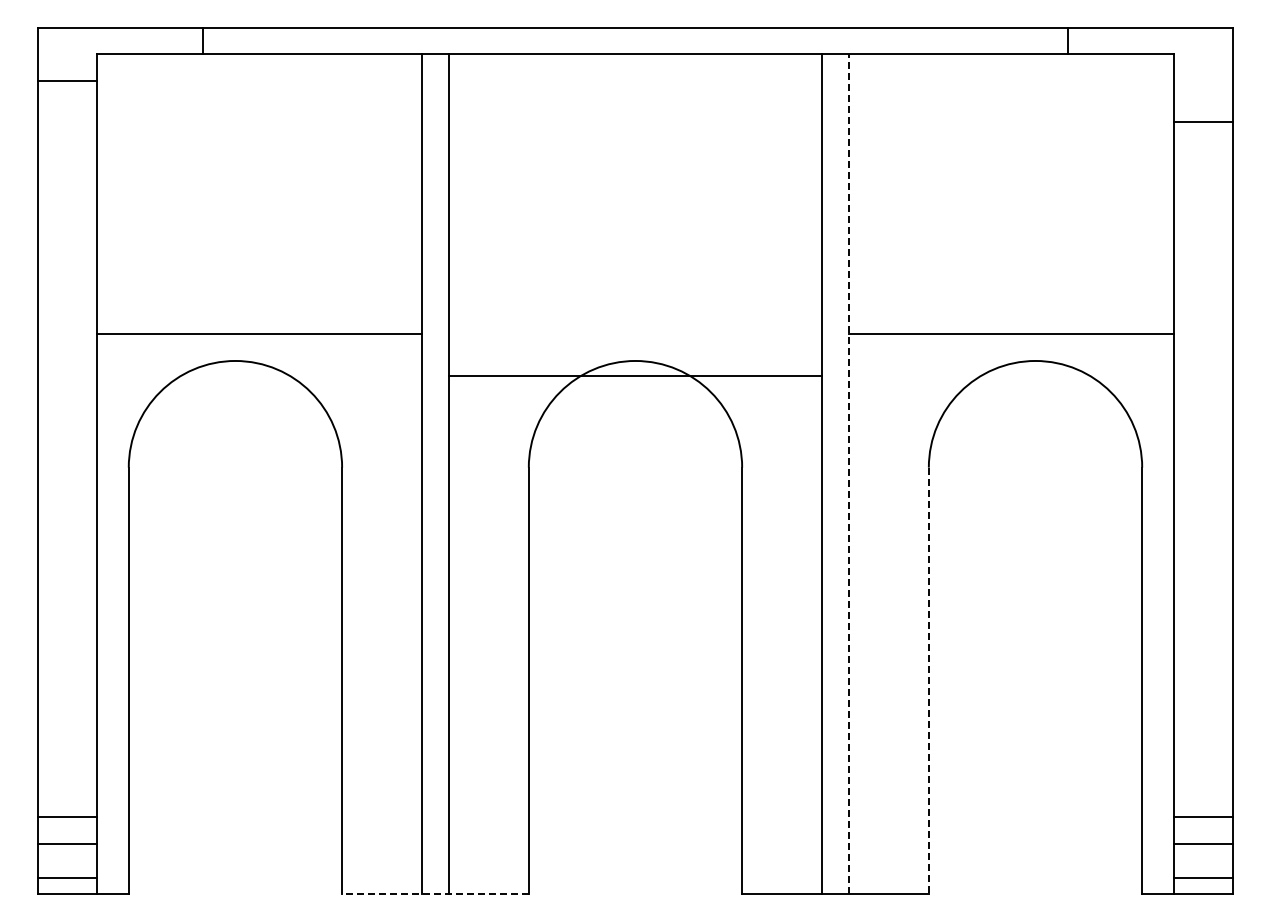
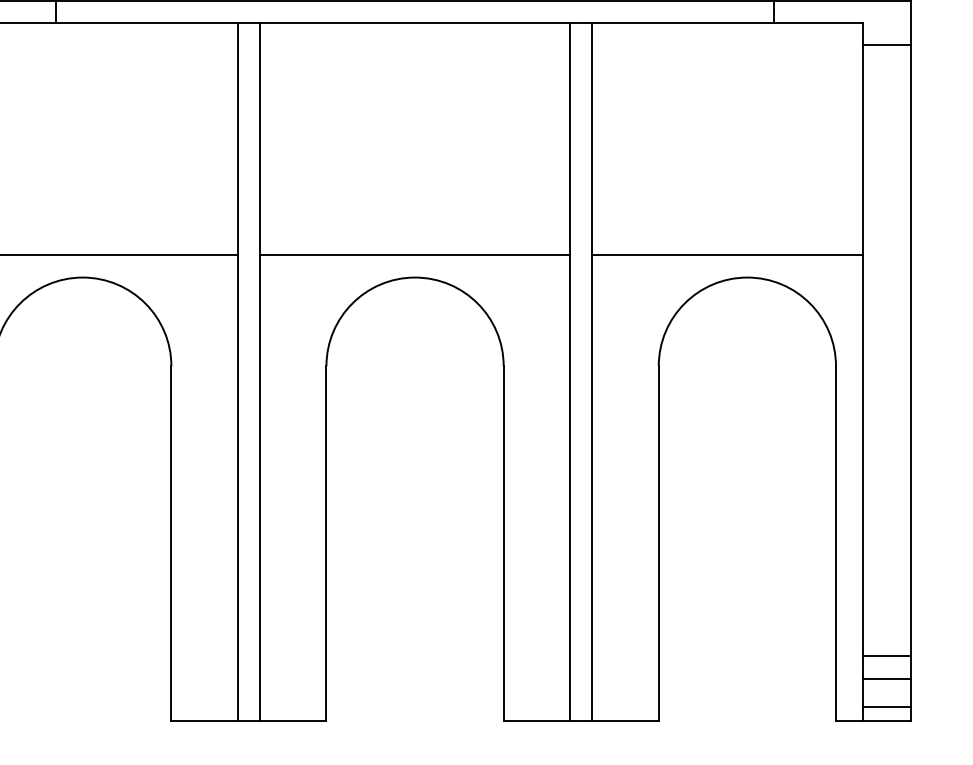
line: (1203, 121) -> (886, 44), moved
line: (635, 375) -> (415, 254), moved
line: (848, 473) -> (592, 371), dashed -> solid
line: (928, 681) -> (658, 543), dashed -> solid
line: (434, 894) -> (248, 720), dashed -> solid

